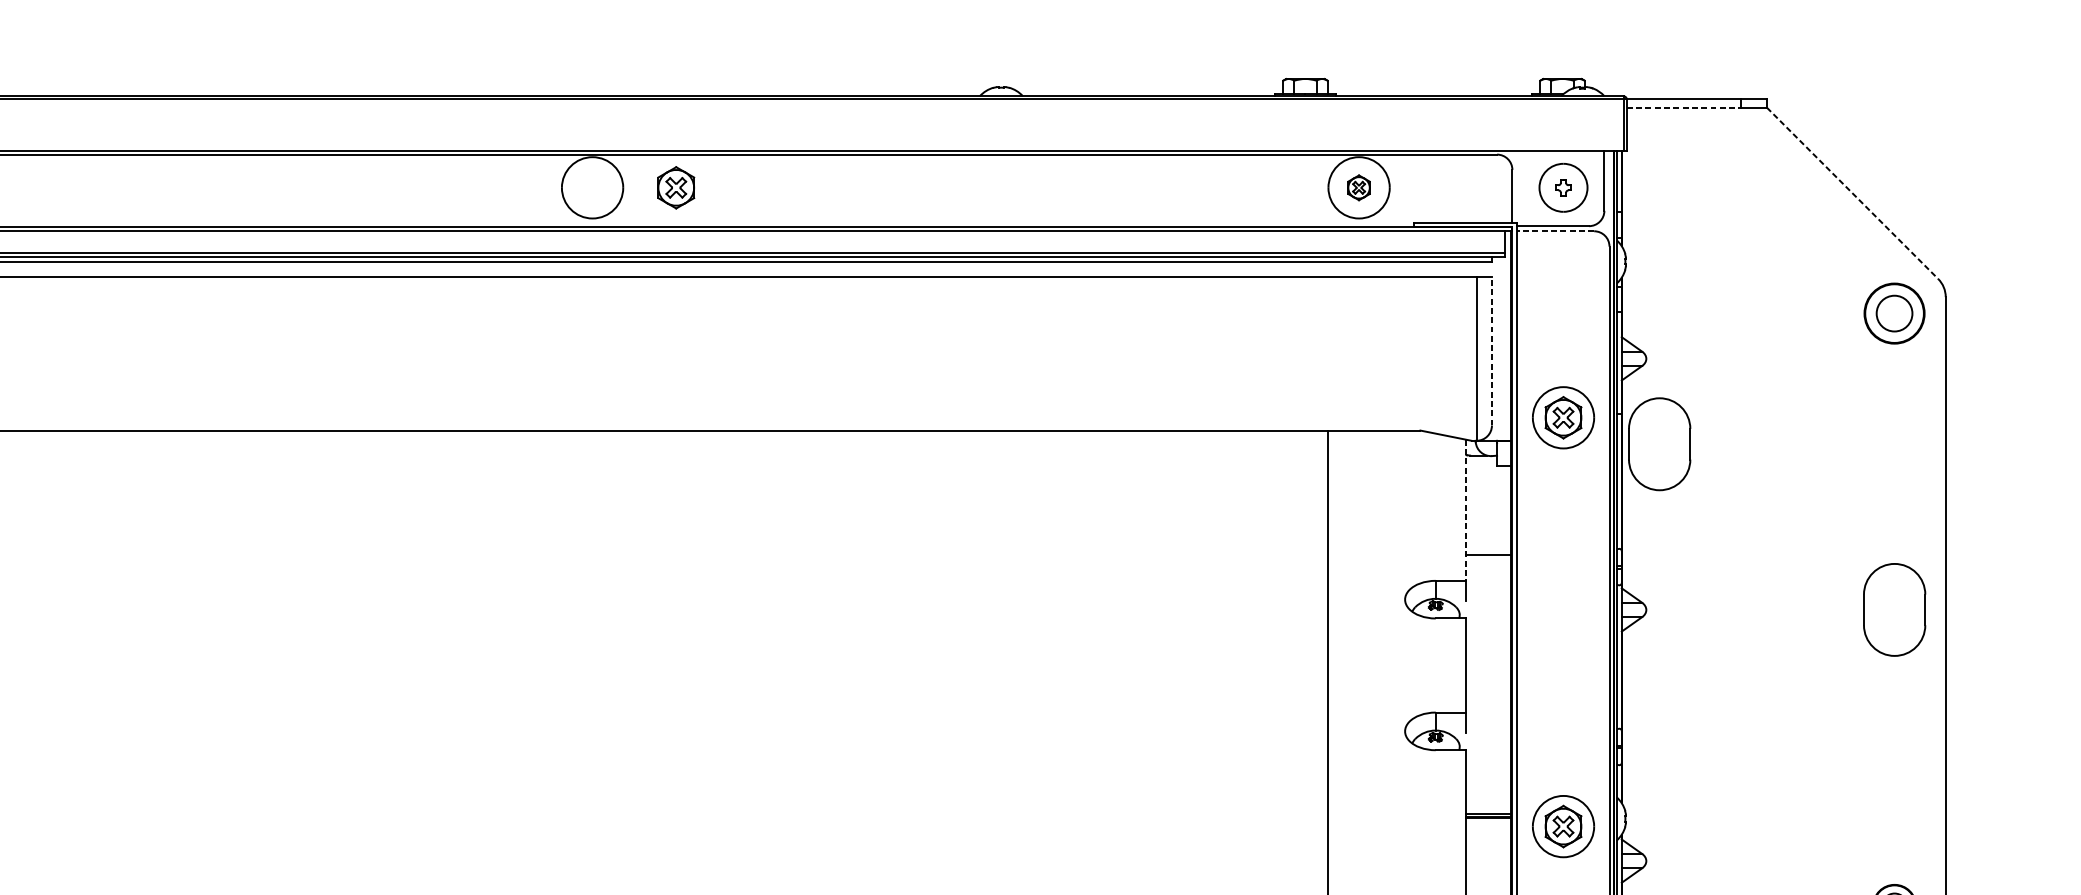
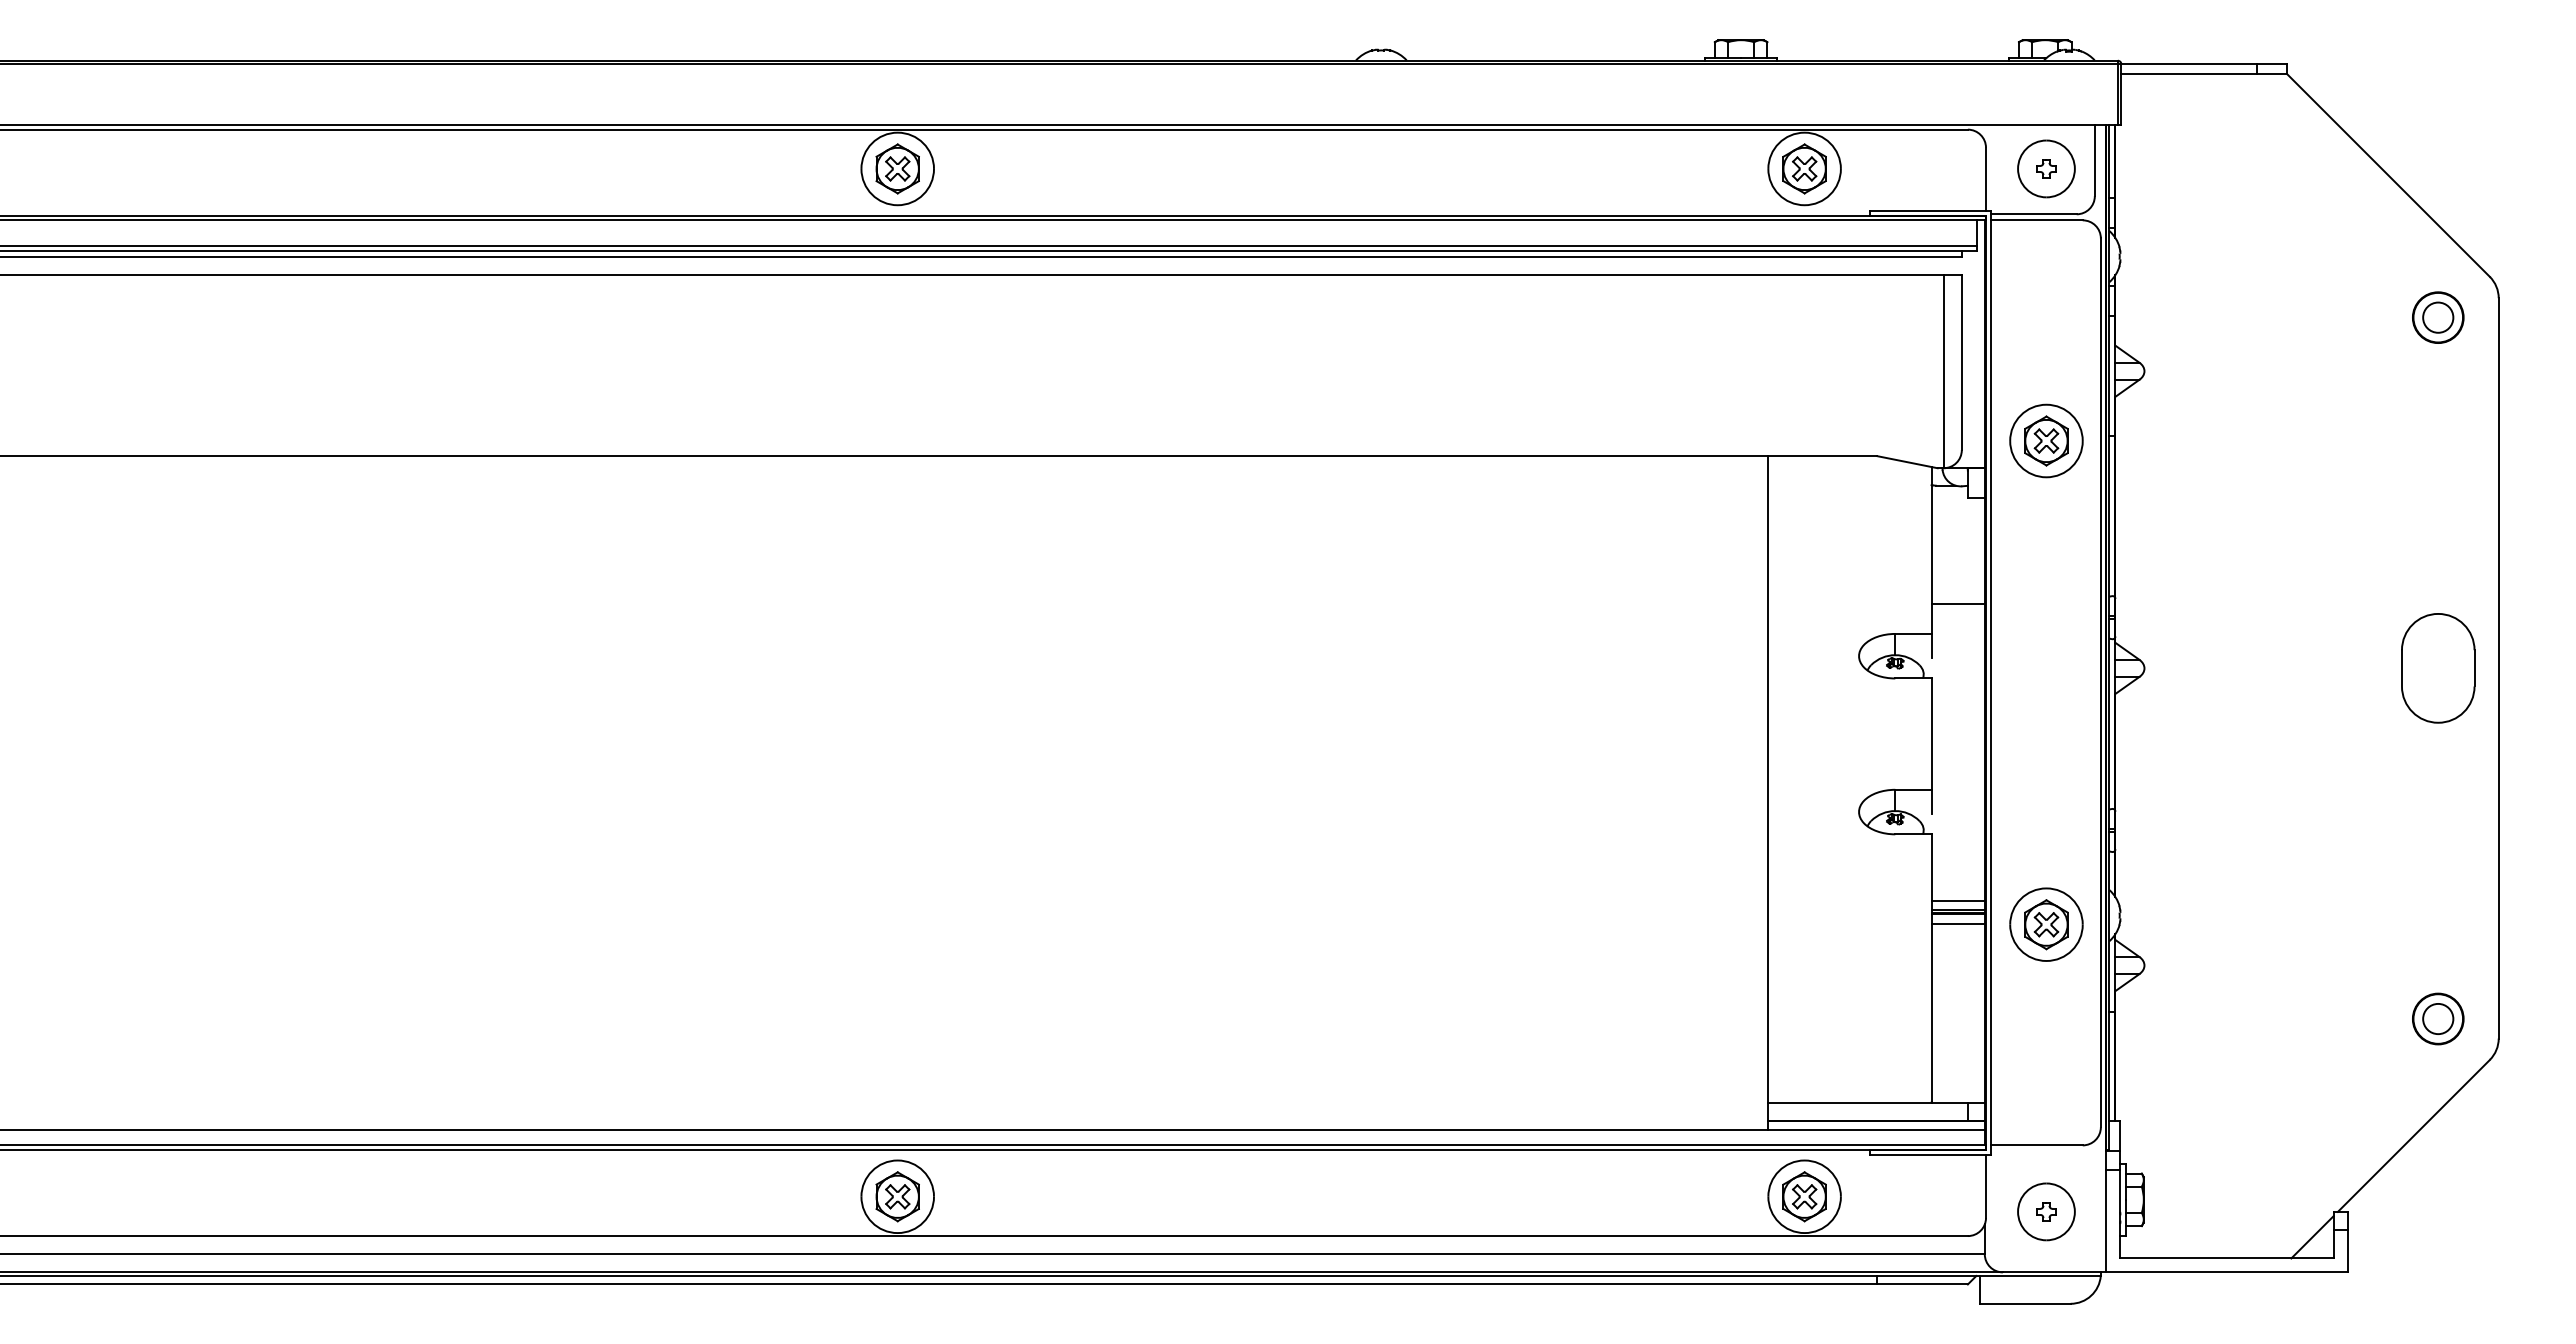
line: (1684, 108) -> (2189, 74), dashed -> solid
part: (676, 187) -> (897, 168), moved
part: (1358, 187) -> (1804, 168), size x1.67
line: (1852, 193) -> (2388, 175), dashed -> solid
line: (1555, 231) -> (2036, 220), dashed -> solid
part: (1894, 313) -> (2438, 317), size x0.71
line: (1491, 351) -> (1961, 362), dashed -> solid
part: (1659, 444) -> (2160, 472), removed
line: (1466, 510) -> (1931, 550), dashed -> solid
line: (1488, 806) -> (1957, 900), added
line: (1488, 825) -> (1957, 923), added

